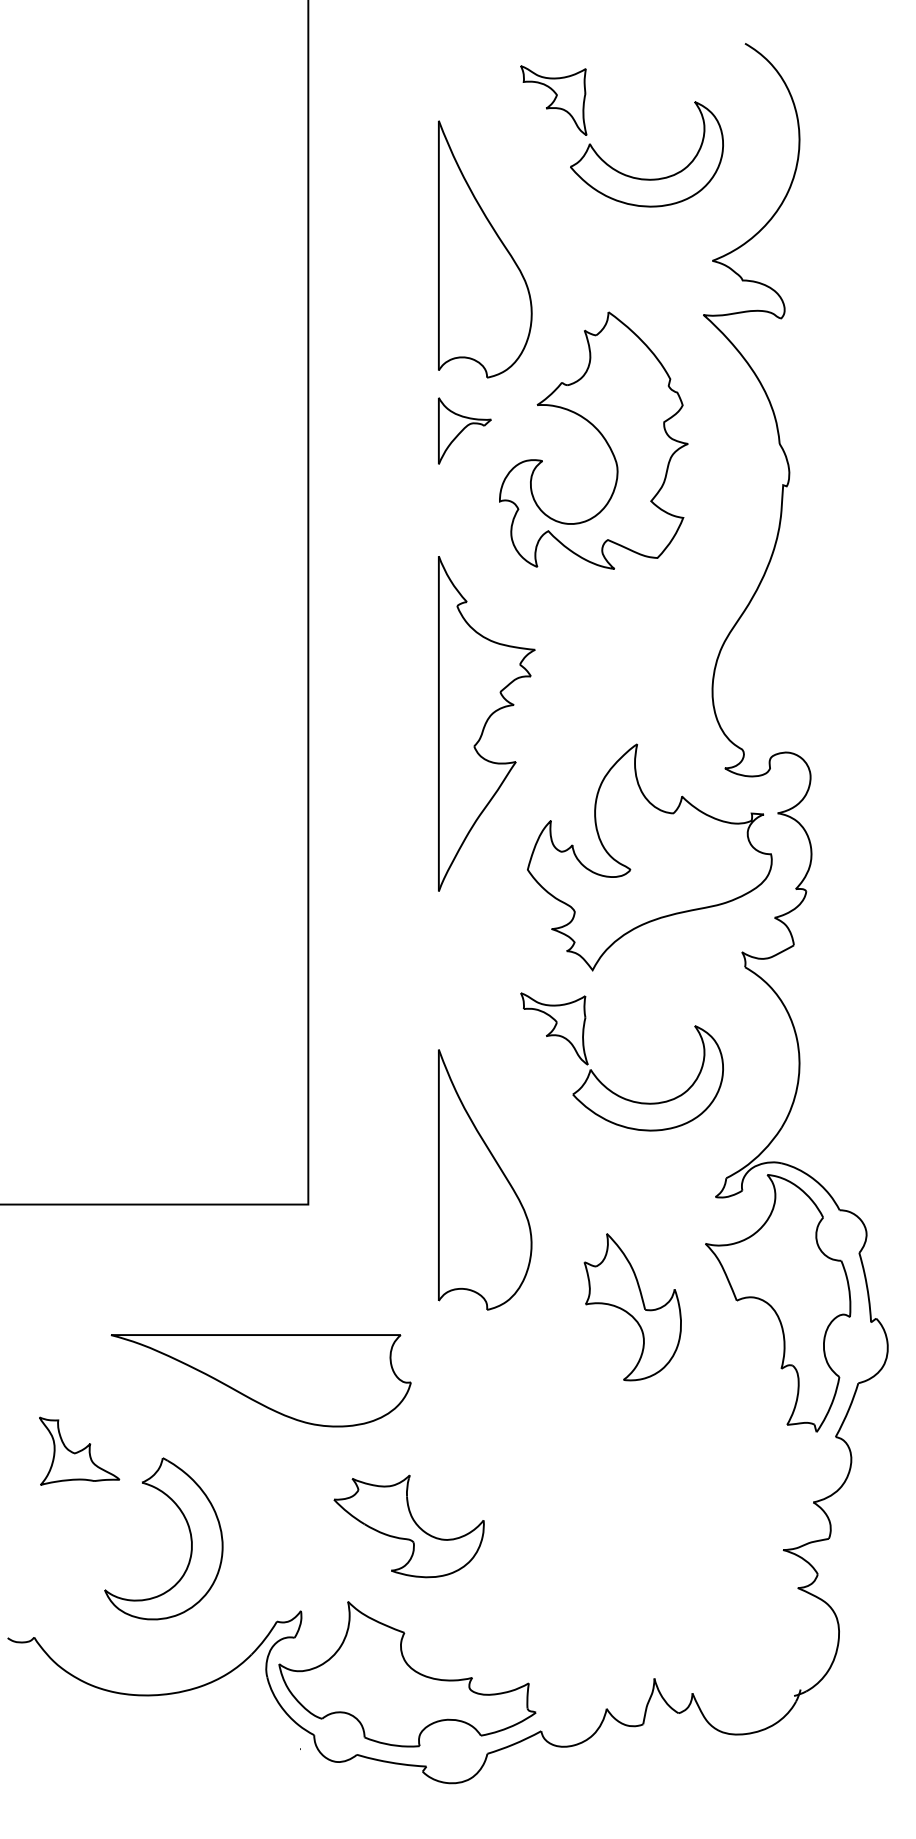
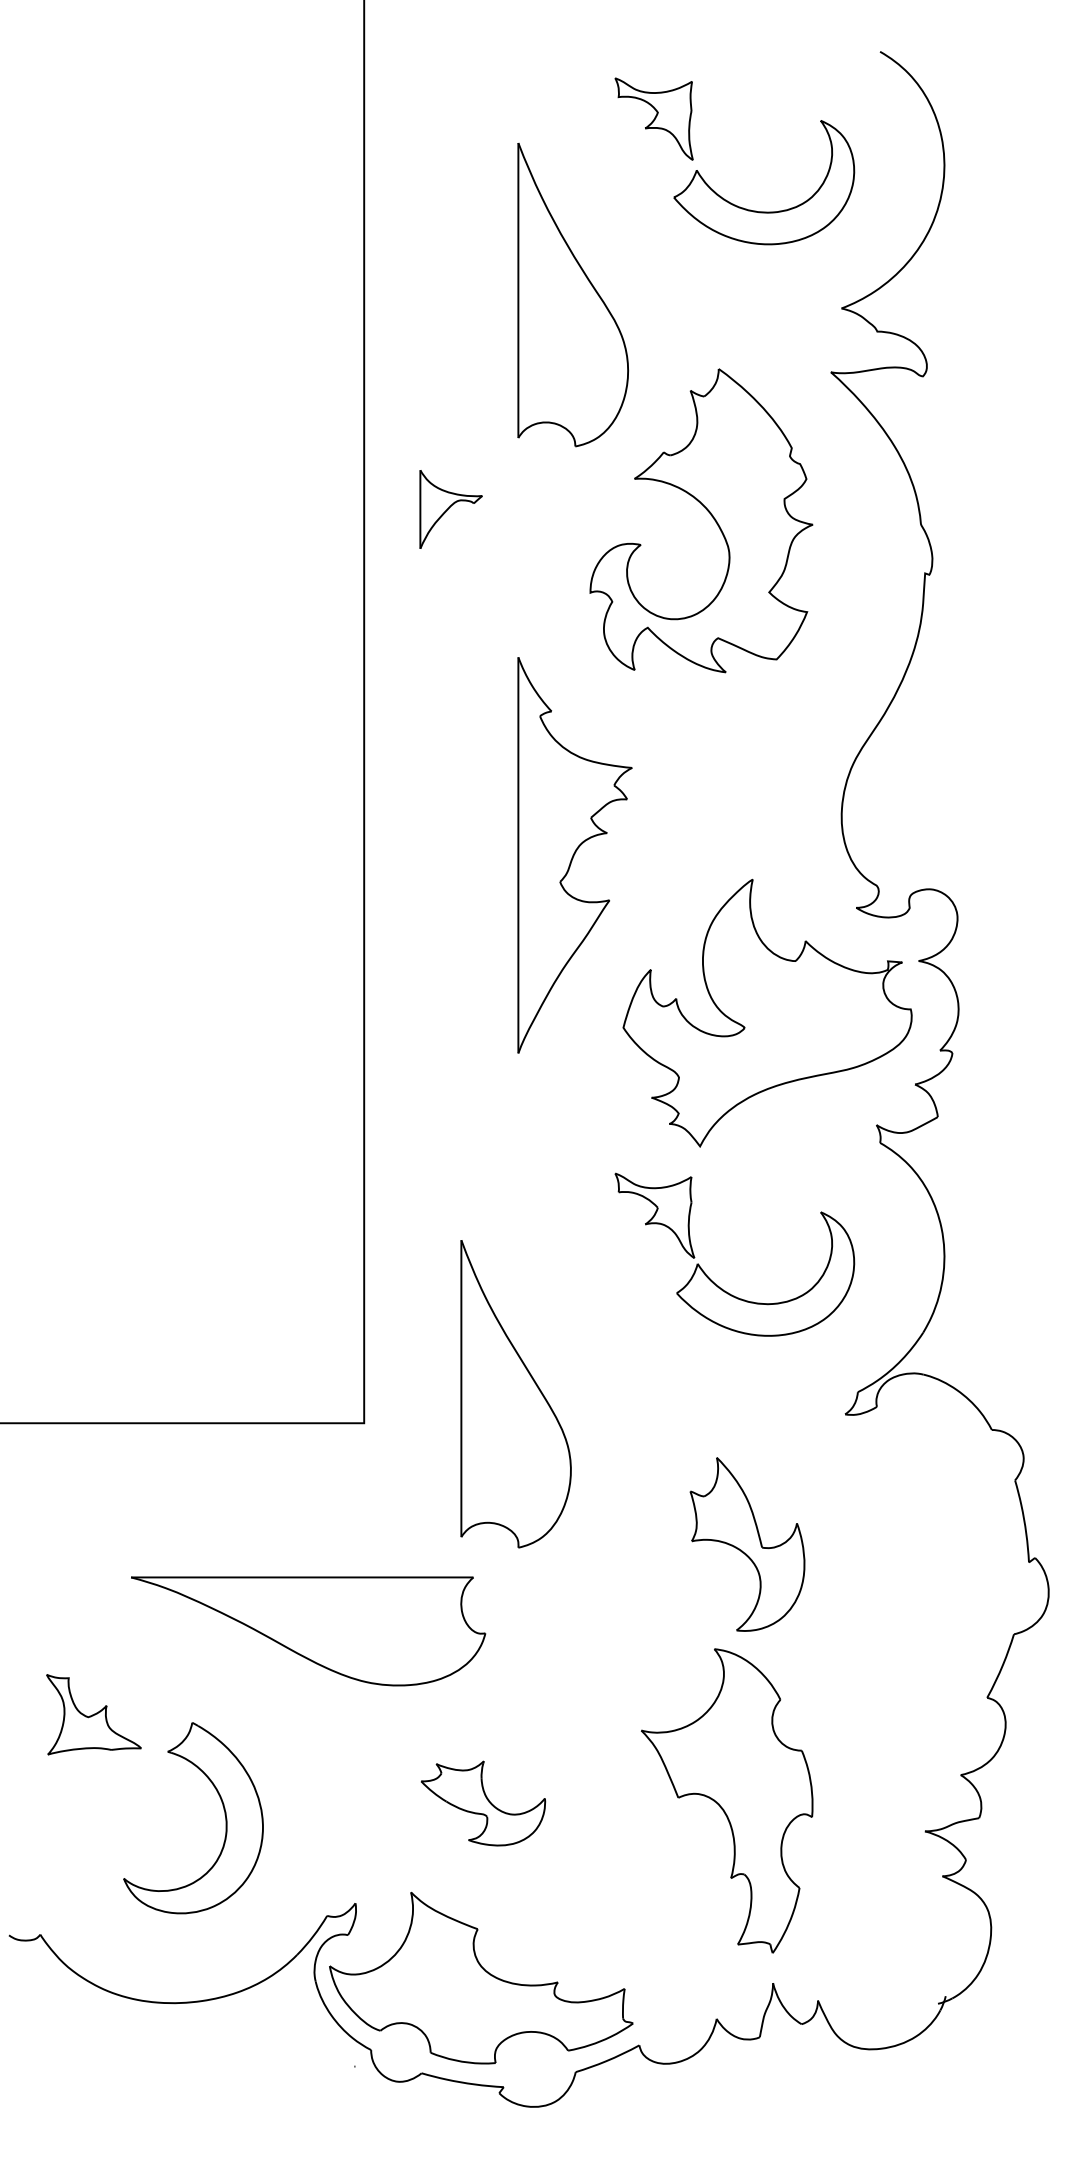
part: (464, 431) -> (450, 509), moved
part: (484, 1180) -> (515, 1394), moved
part: (778, 1302) -> (727, 1800), moved
part: (409, 1526) -> (483, 1803), size x0.7

